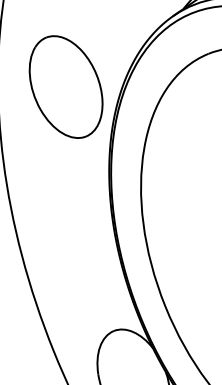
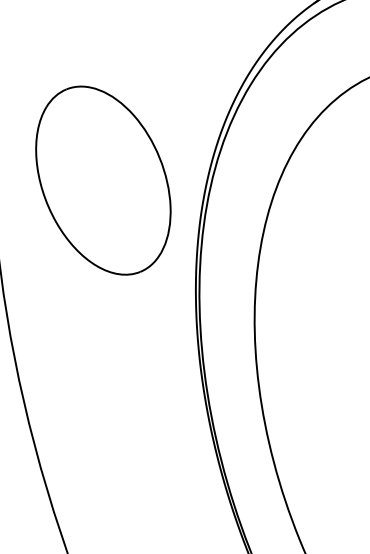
part: (65, 86) -> (102, 179), moved

